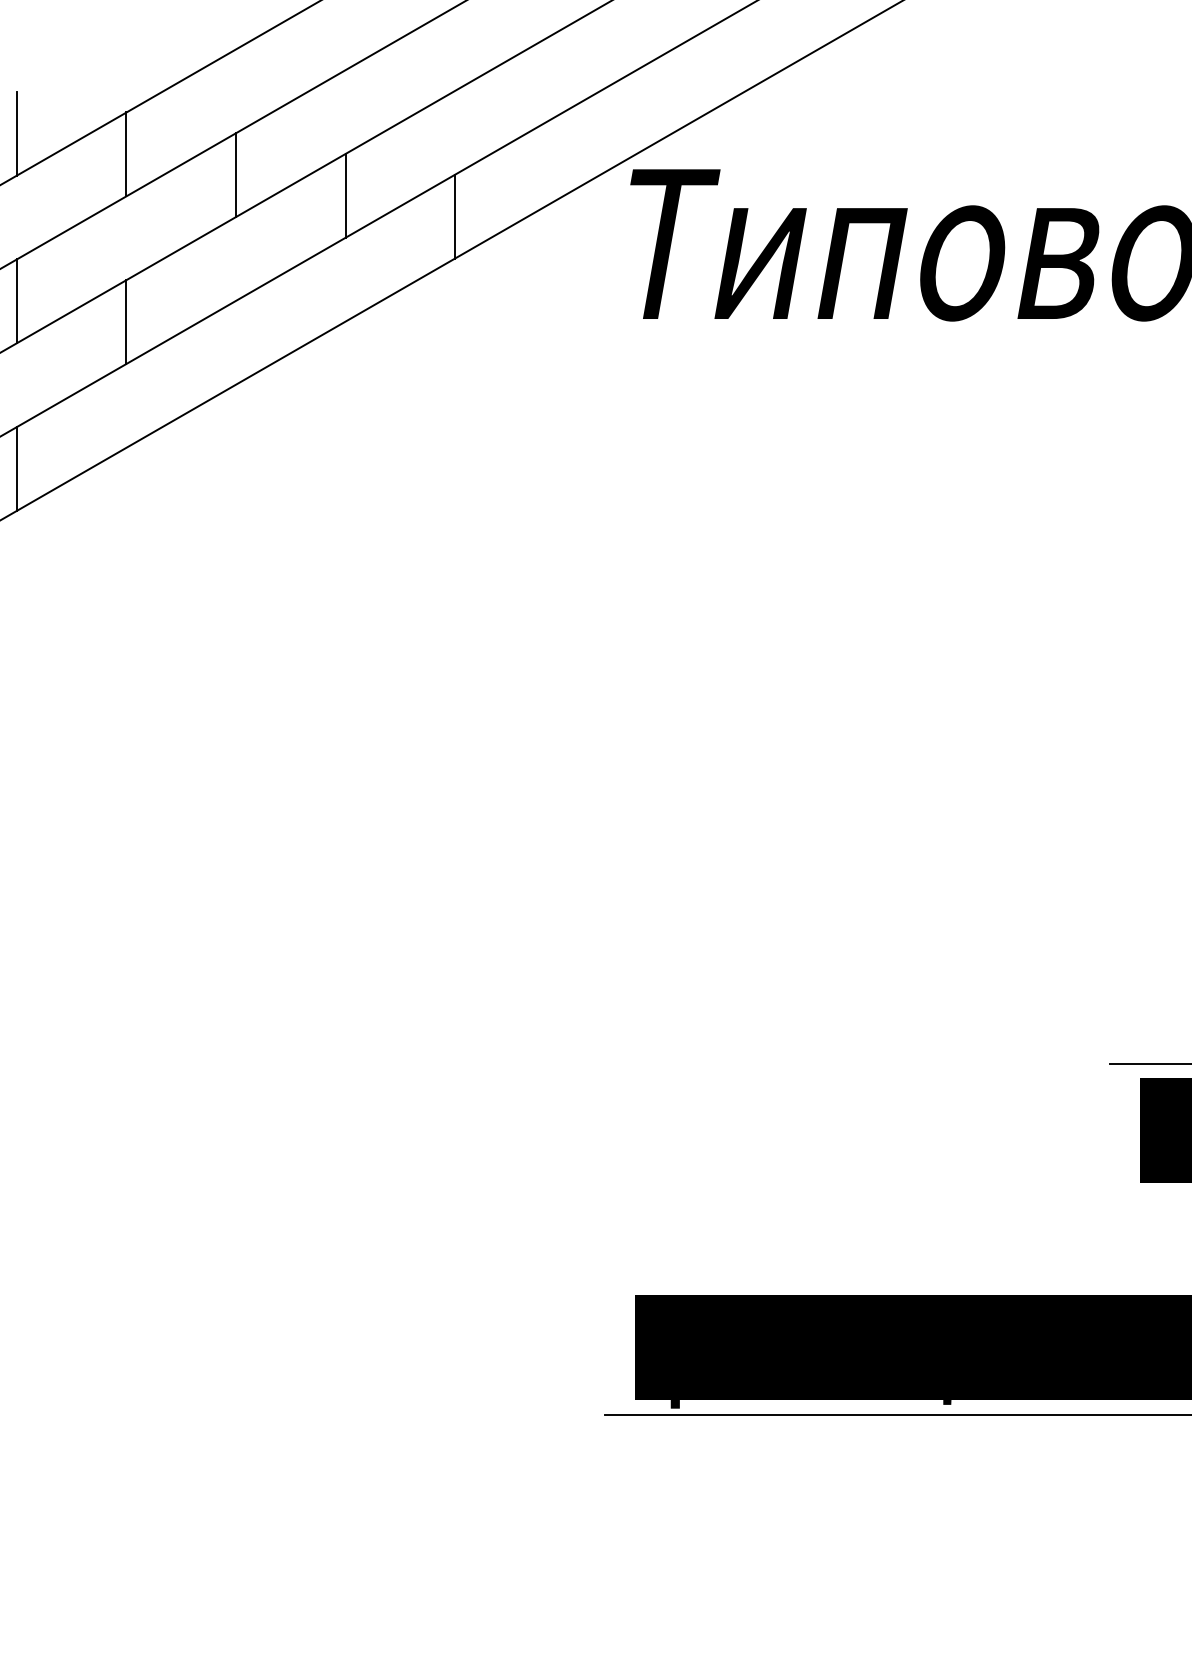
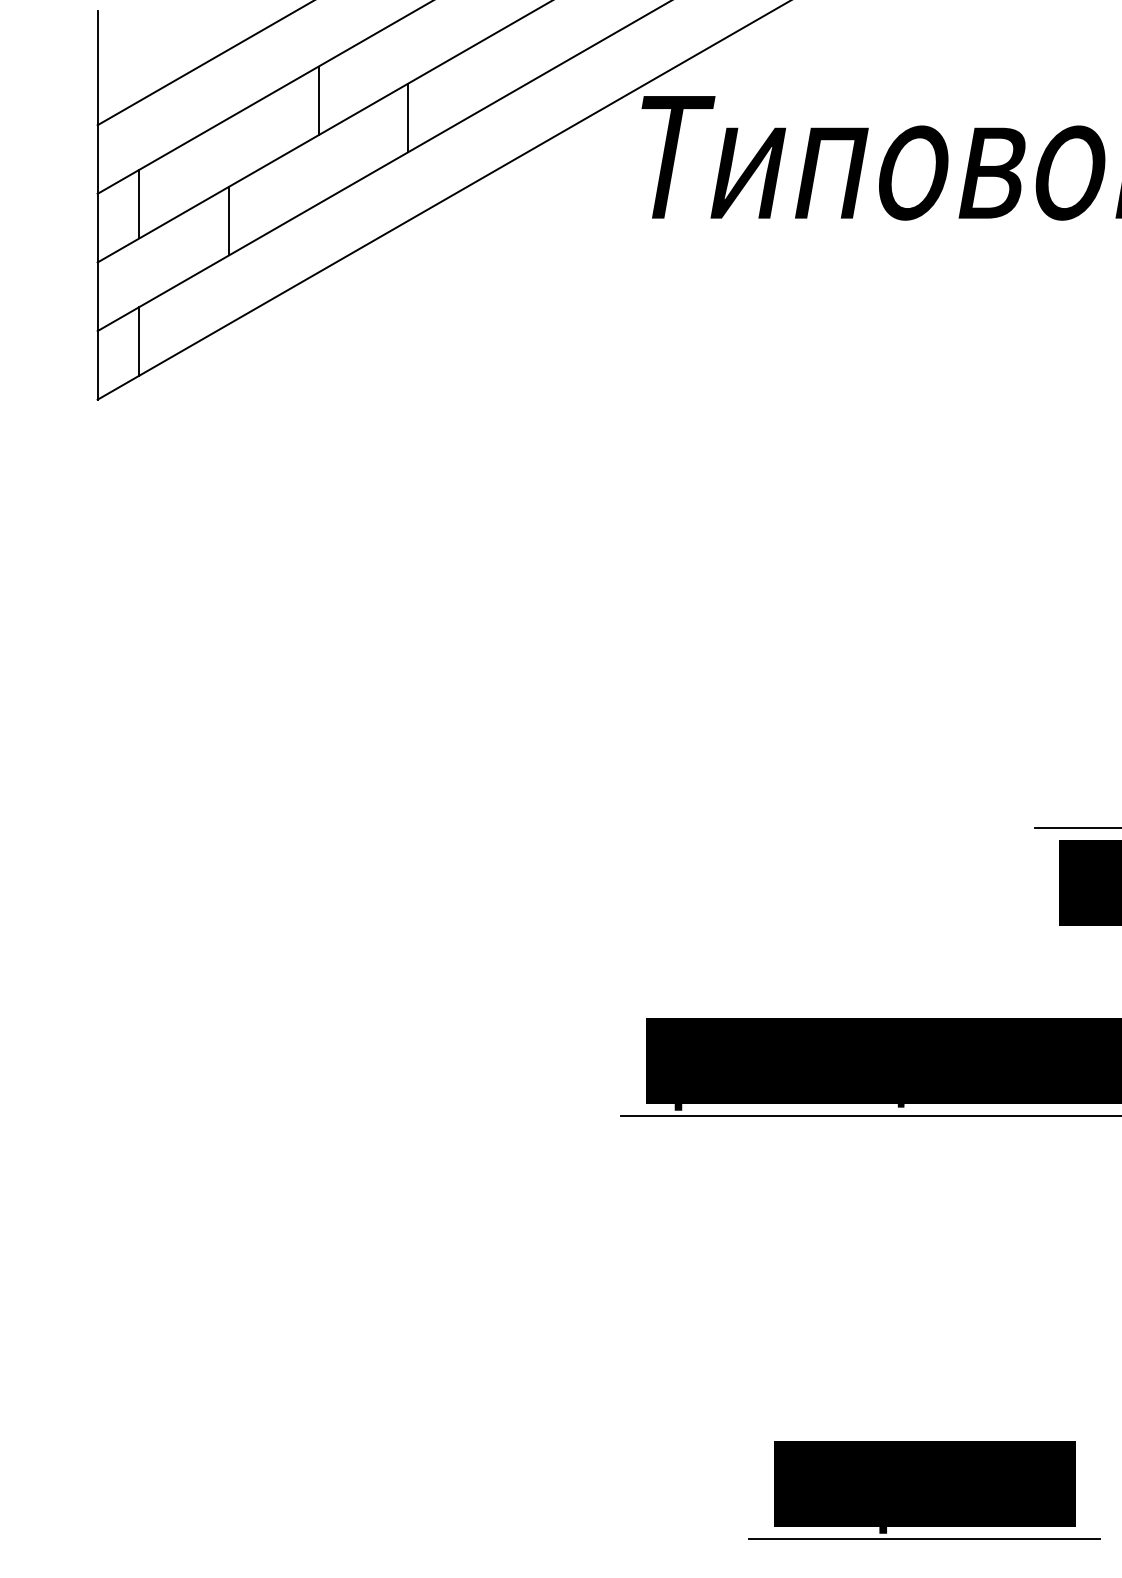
line: (17, 133) -> (139, 66), removed
line: (125, 154) -> (228, 83), removed
line: (455, 216) -> (498, 134), removed

